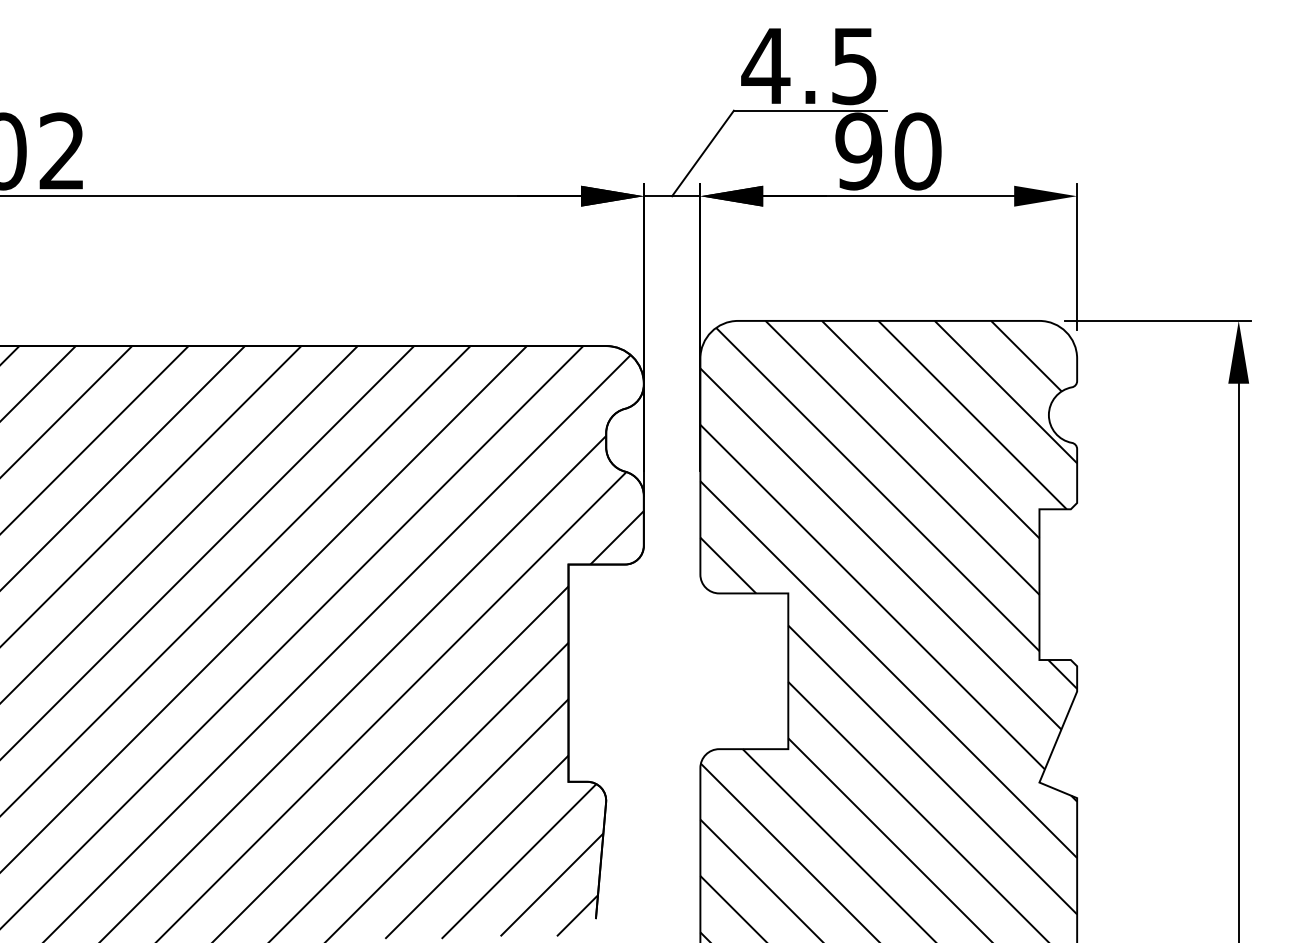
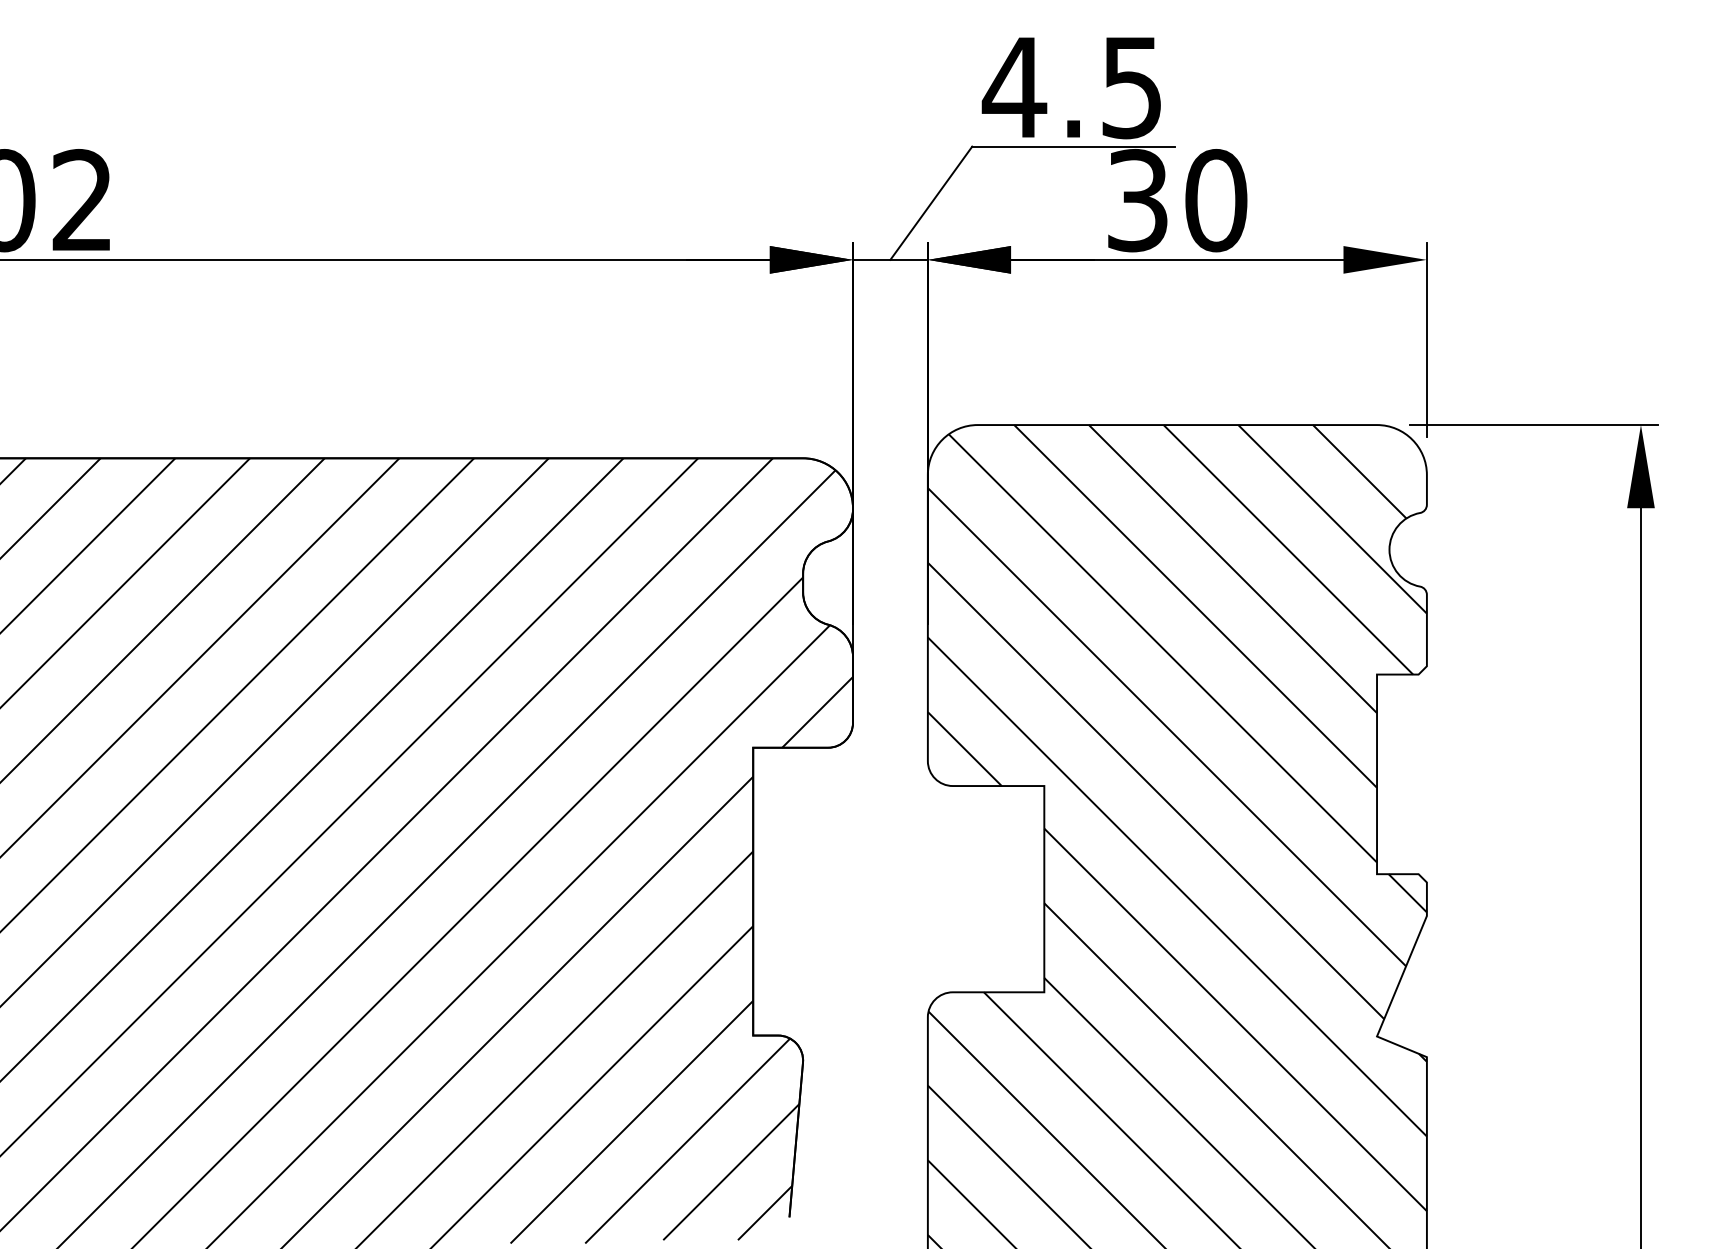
text: (858, 151) -> (1137, 200), 90 -> 30

